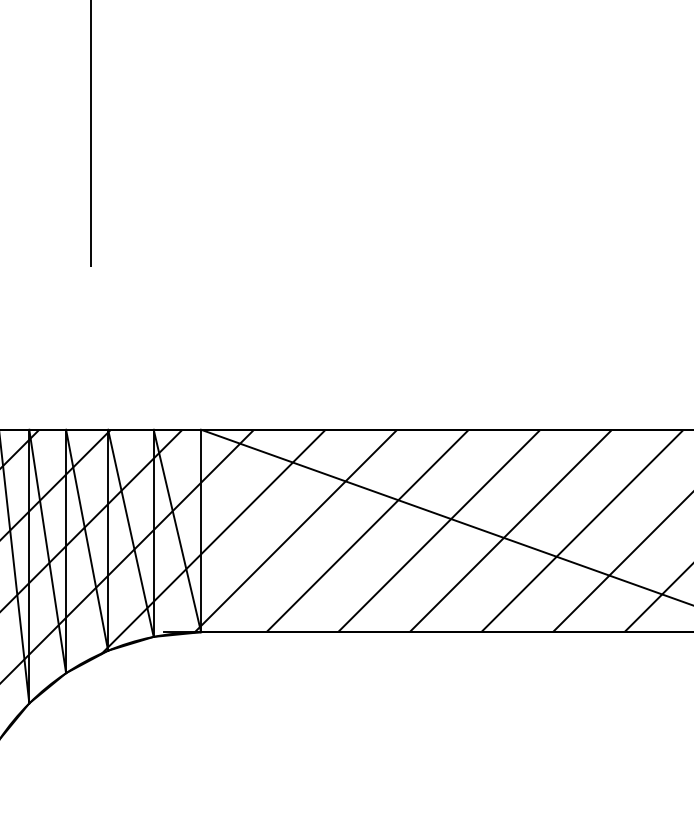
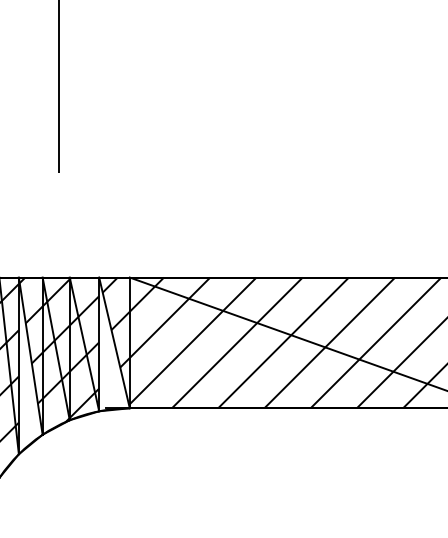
hatch: (177, 542) -> (114, 350), removed
hatch: (42, 545) -> (27, 352), removed

